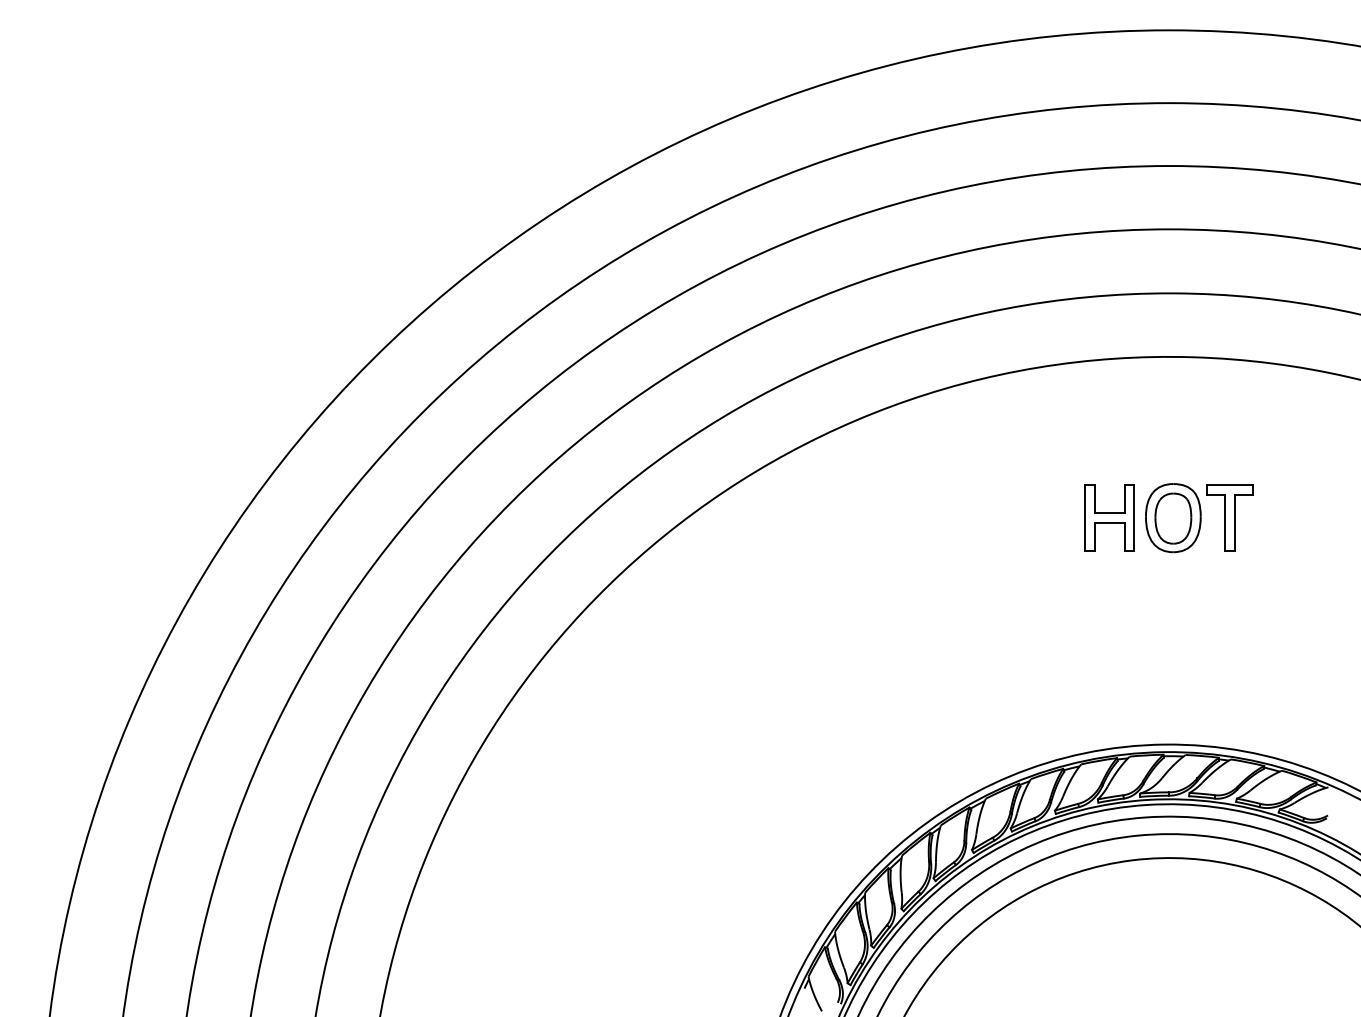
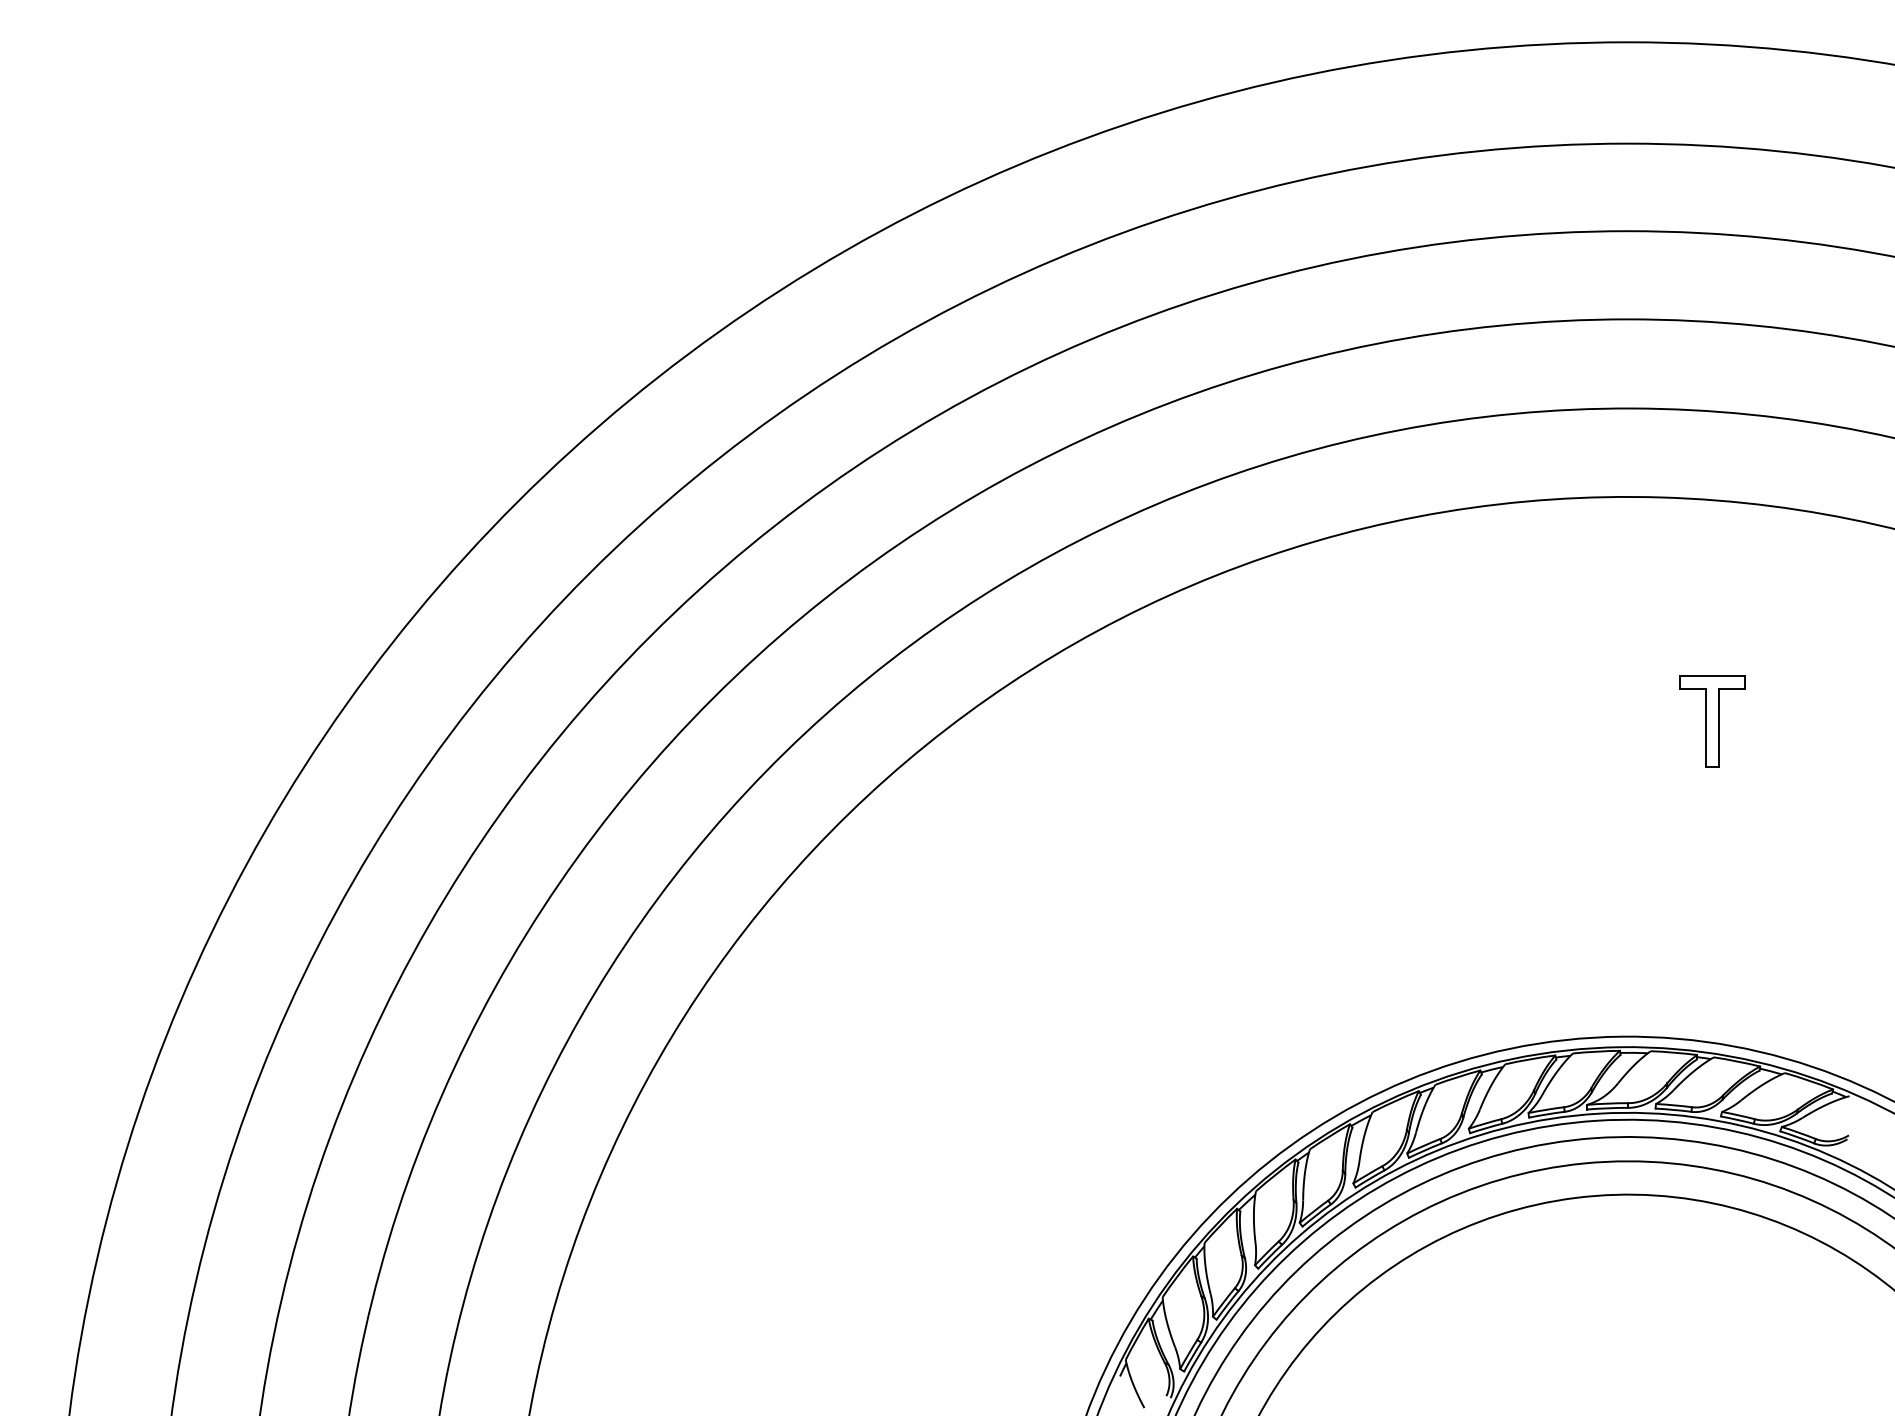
part: (1109, 517) -> (1544, 720), removed
part: (1173, 518) -> (1633, 721), removed

